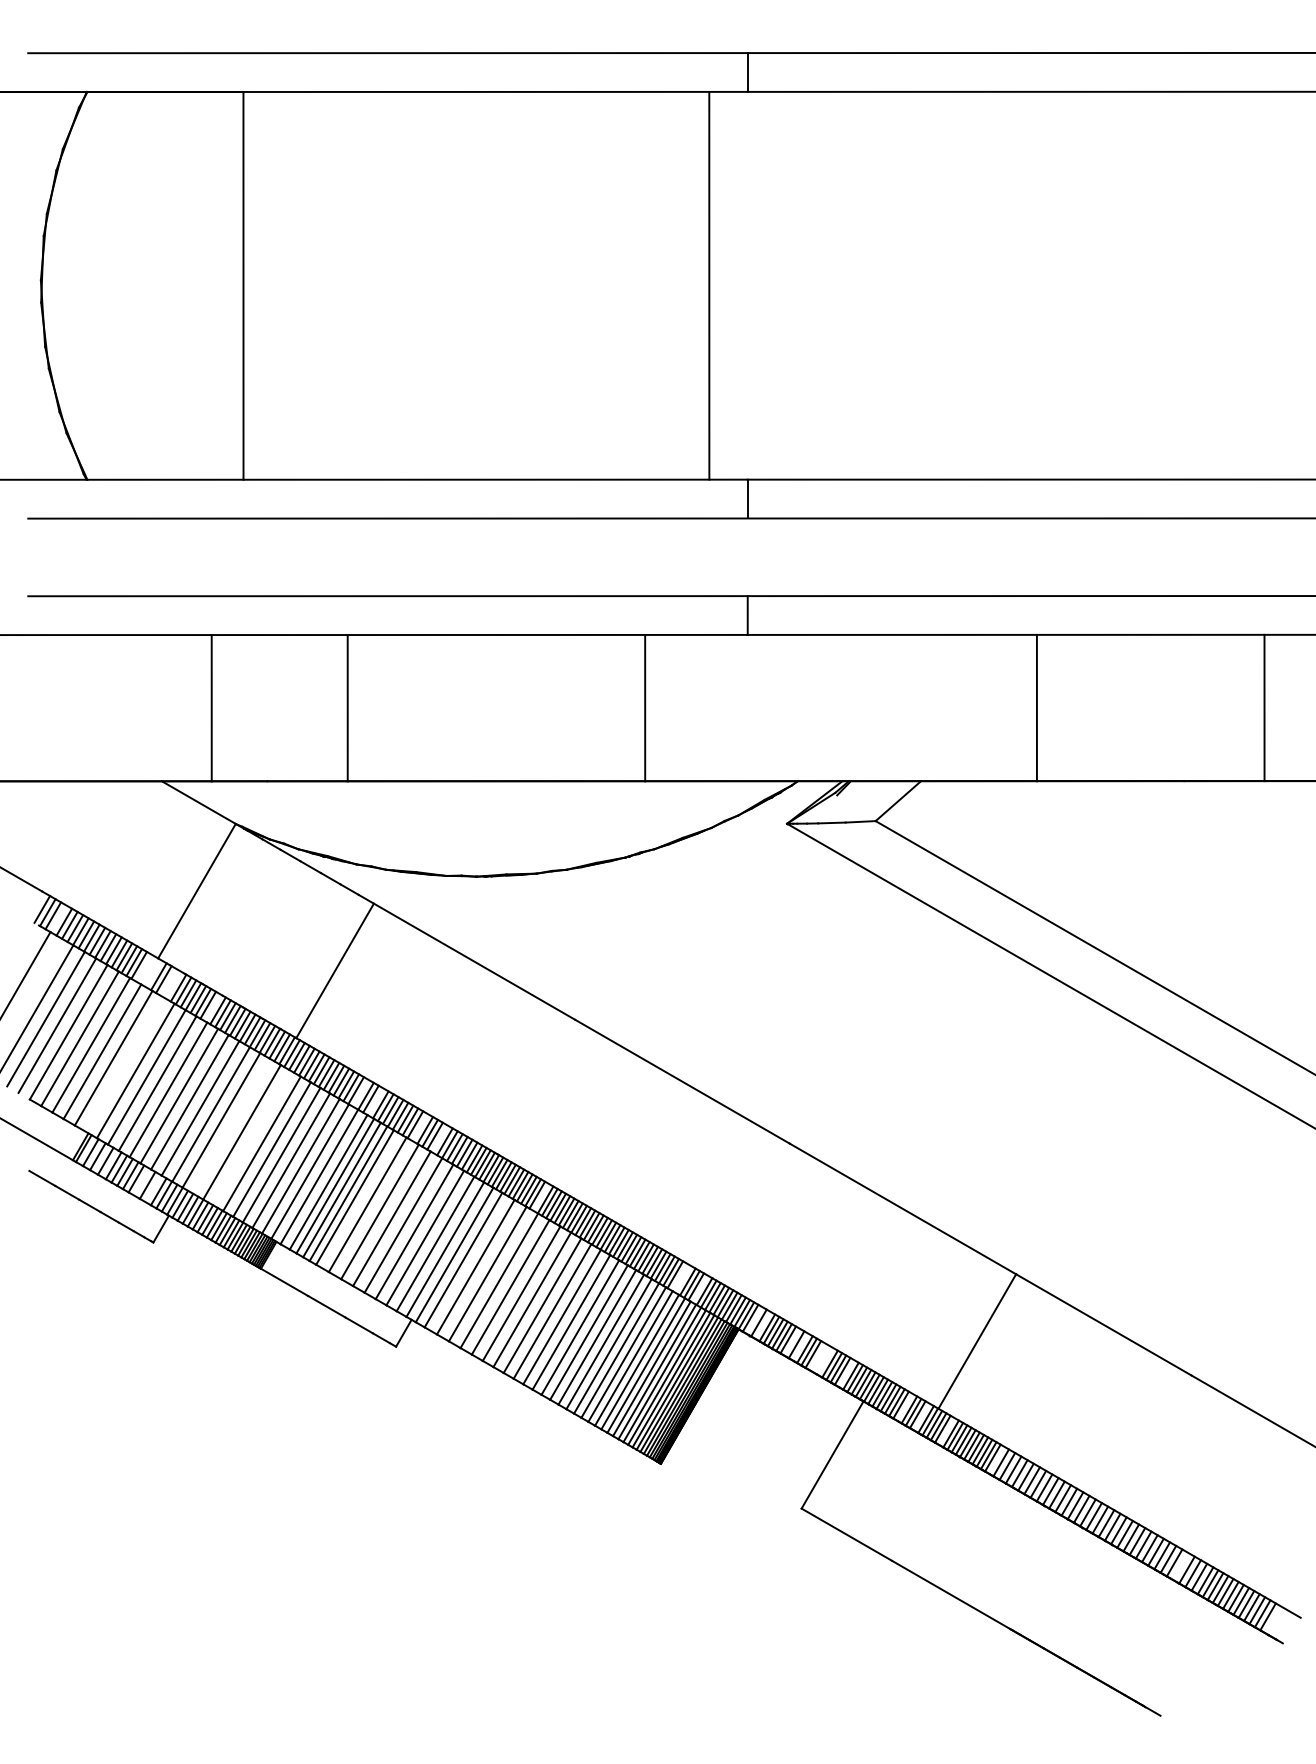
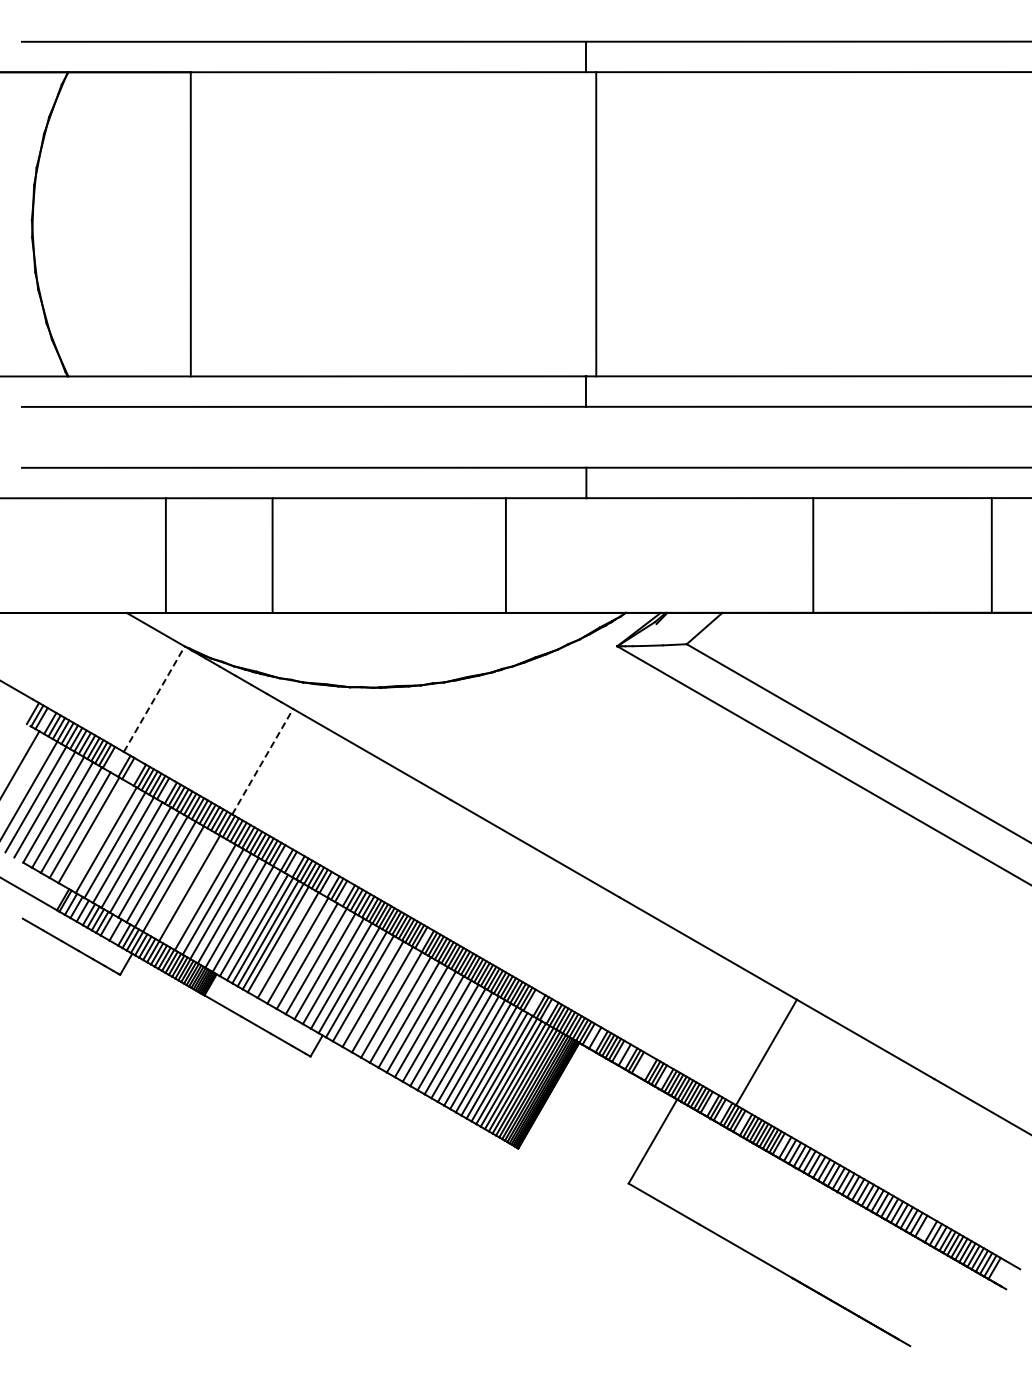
line: (709, 286) -> (596, 224), moved
line: (197, 891) -> (154, 699), solid -> dashed
line: (334, 970) -> (262, 761), solid -> dashed

